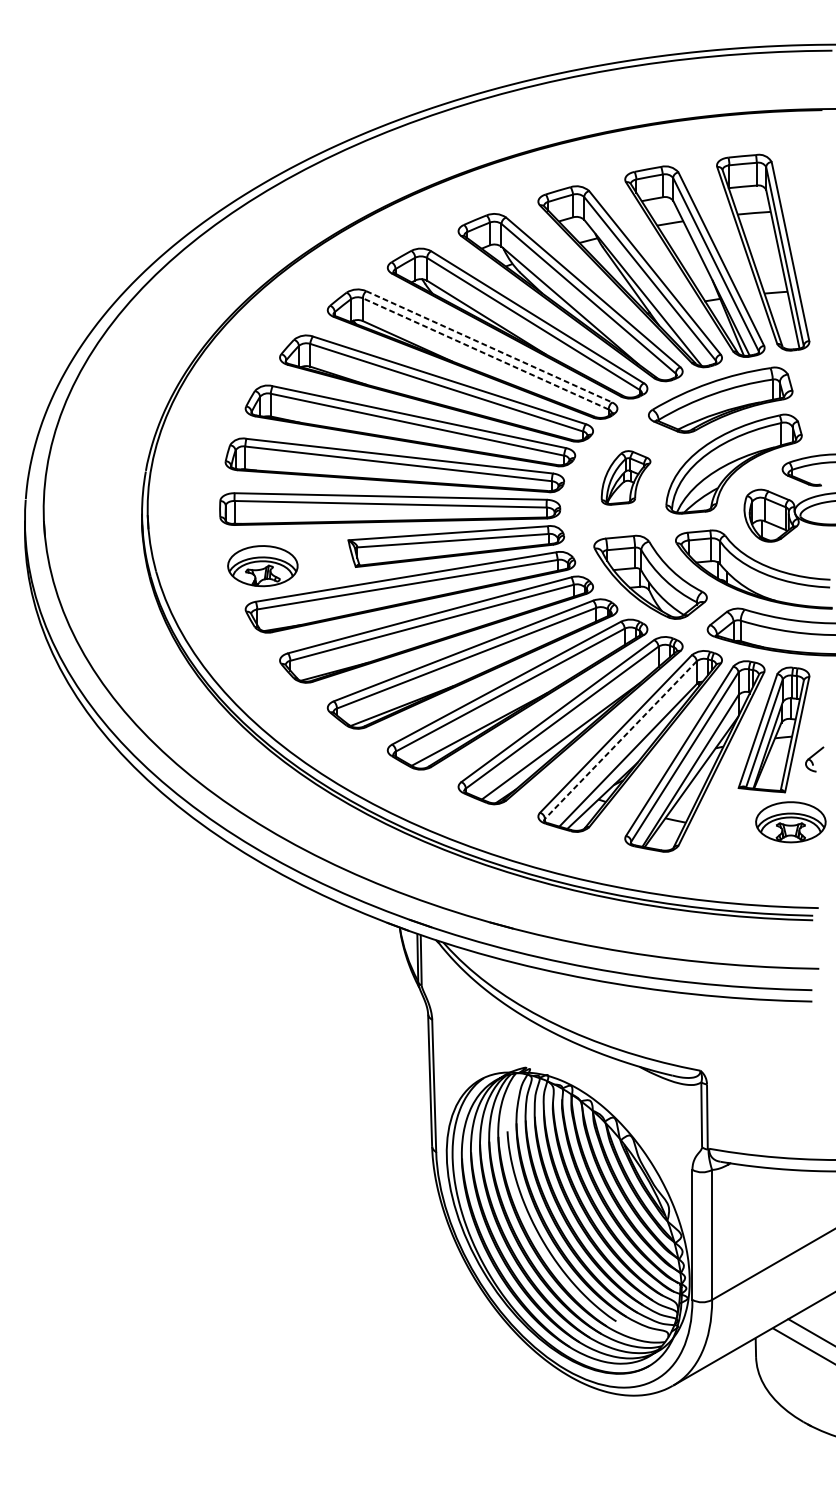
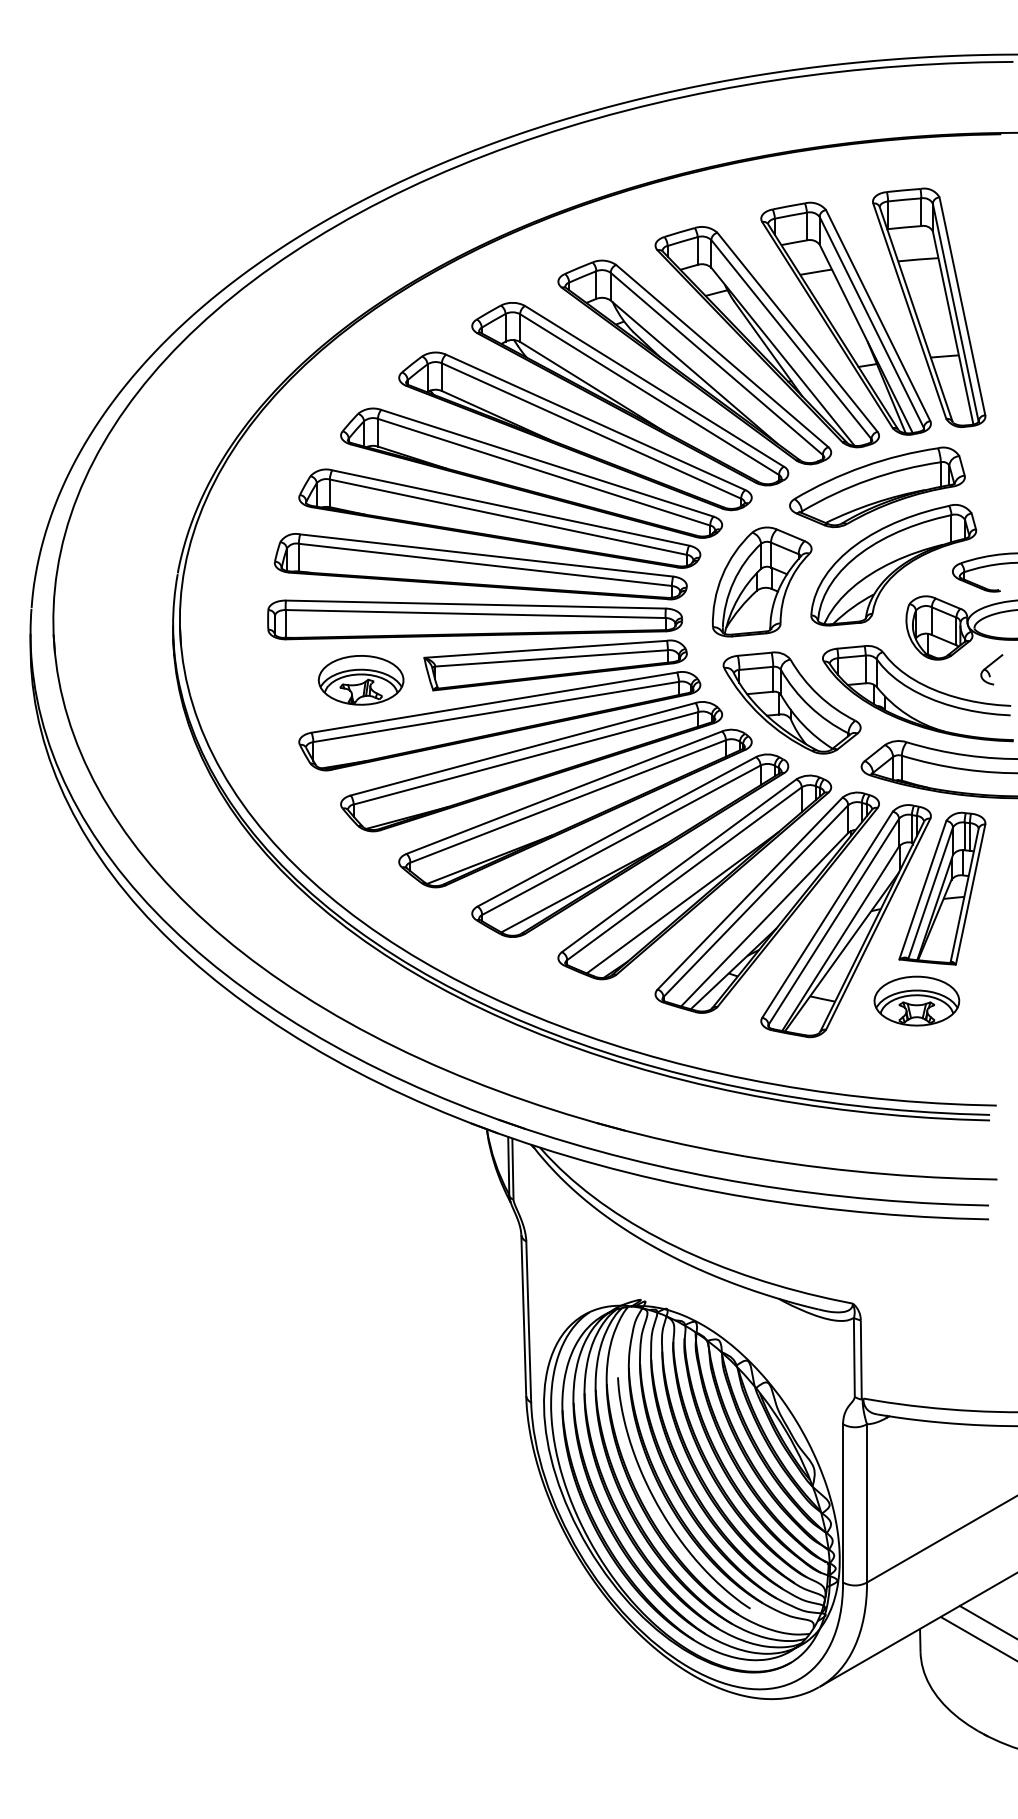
line: (489, 346) -> (596, 422), dashed -> solid
line: (485, 353) -> (591, 430), dashed -> solid
part: (626, 477) -> (762, 581), size x1.67
part: (262, 566) -> (360, 680), moved
line: (620, 740) -> (755, 901), dashed -> solid
part: (814, 759) -> (991, 669), moved
part: (790, 821) -> (916, 1000), moved

